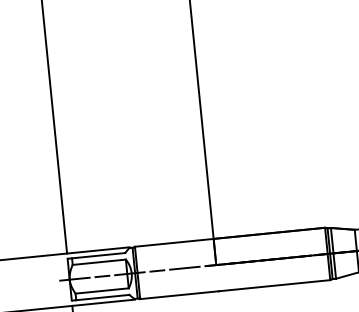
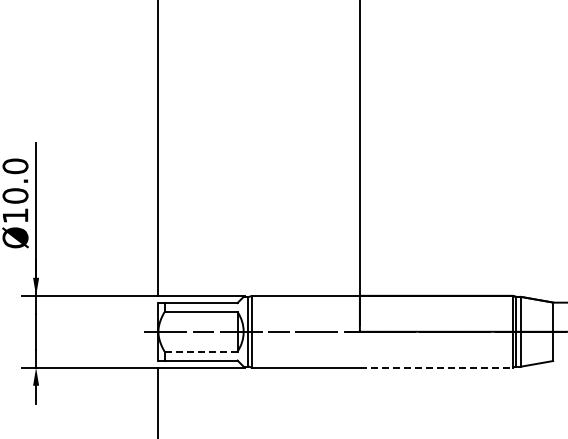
line: (274, 285) -> (436, 367), solid -> dashed
line: (102, 290) -> (201, 351), solid -> dashed

